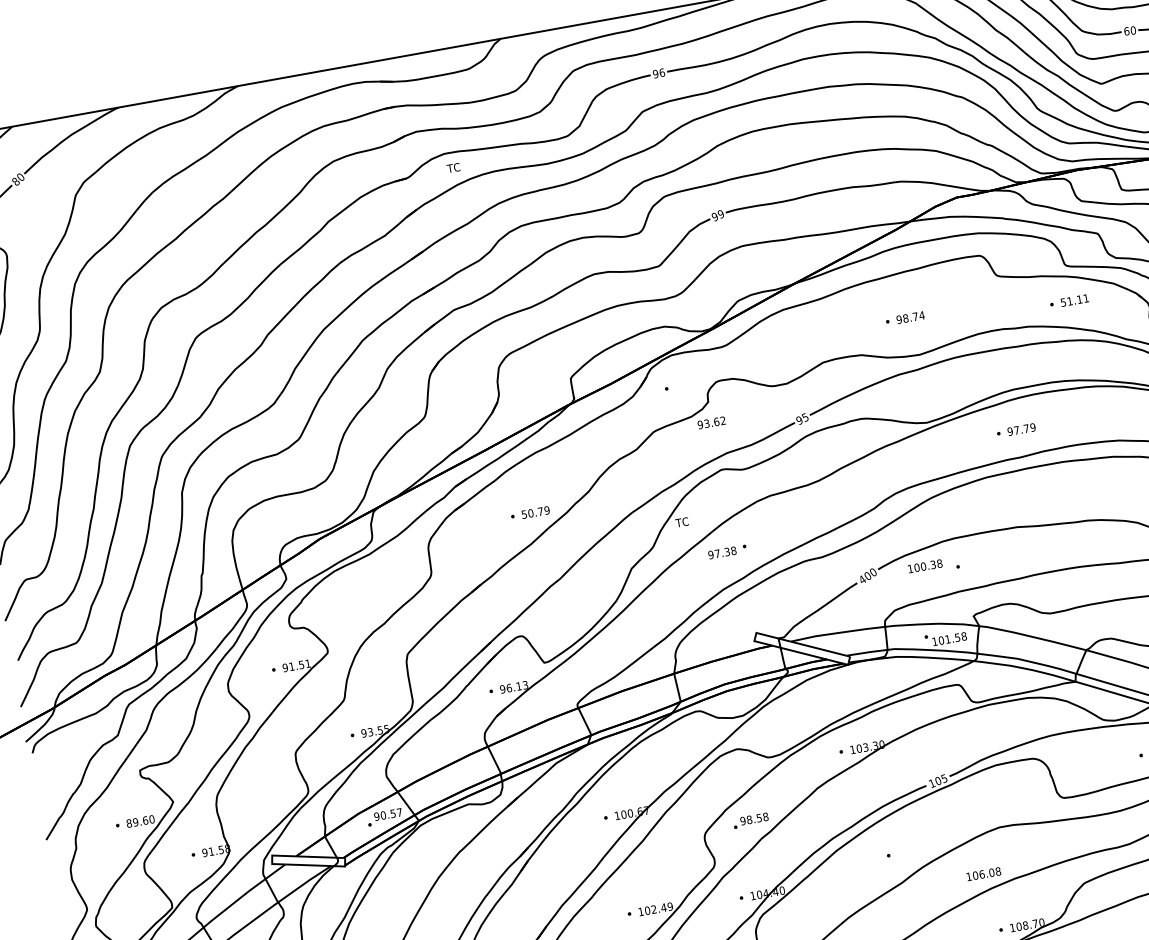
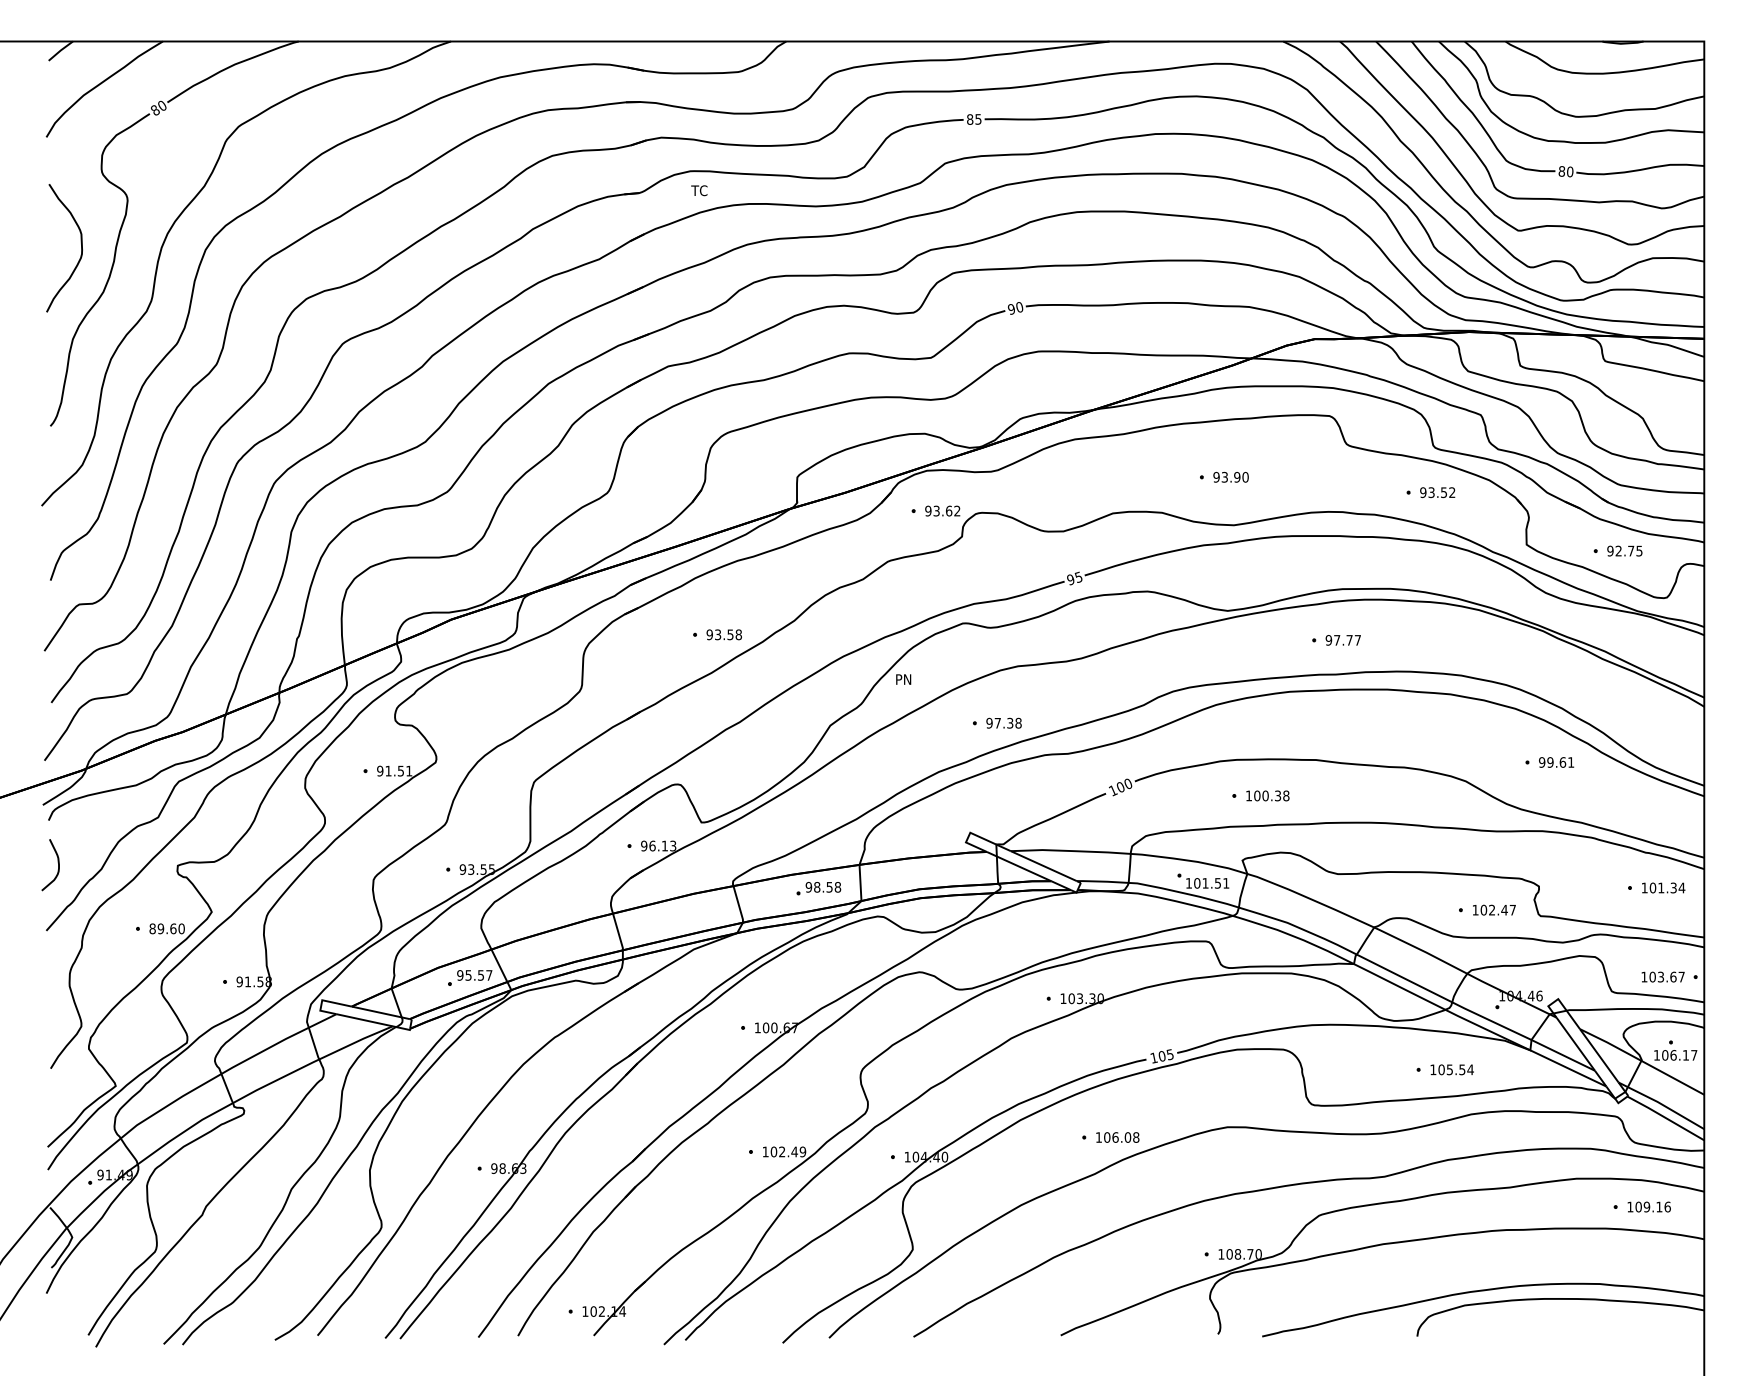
text: (1126, 31) -> (1561, 171), 60 -> 80
text: (658, 73) -> (973, 119), 96 -> 85
text: (720, 214) -> (1019, 307), 99 -> 90
text: (1074, 300) -> (1437, 492), 51.11 -> 93.52
text: (913, 316) -> (1234, 476), 98.74 -> 93.90
text: (711, 422) -> (942, 510), moved
text: (1032, 427) -> (1357, 640), 97.79 -> 97.77
text: (535, 512) -> (723, 634), 50.79 -> 93.58
text: (681, 522) -> (902, 679), TC -> PN
text: (721, 552) -> (1003, 722), moved
text: (924, 565) -> (1267, 795), moved
text: (861, 579) -> (1112, 790), 400 -> 100
text: (964, 636) -> (1226, 883), 101.58 -> 101.51
curve: (45, 784) -> (57, 862), added
text: (383, 815) -> (468, 975), 90.57 -> 95.57
part: (750, 820) -> (818, 888), moved
text: (983, 874) -> (1117, 1137), moved

